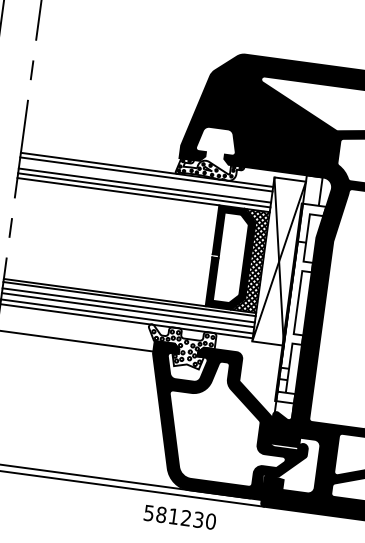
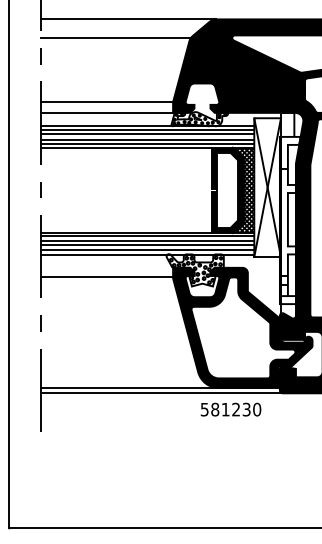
line: (141, 40) -> (128, 19), added
line: (123, 61) -> (115, 38), added
line: (102, 135) -> (106, 102), added
line: (100, 147) -> (106, 112), added
line: (145, 179) -> (147, 134), added
text: (179, 517) -> (230, 409), moved

